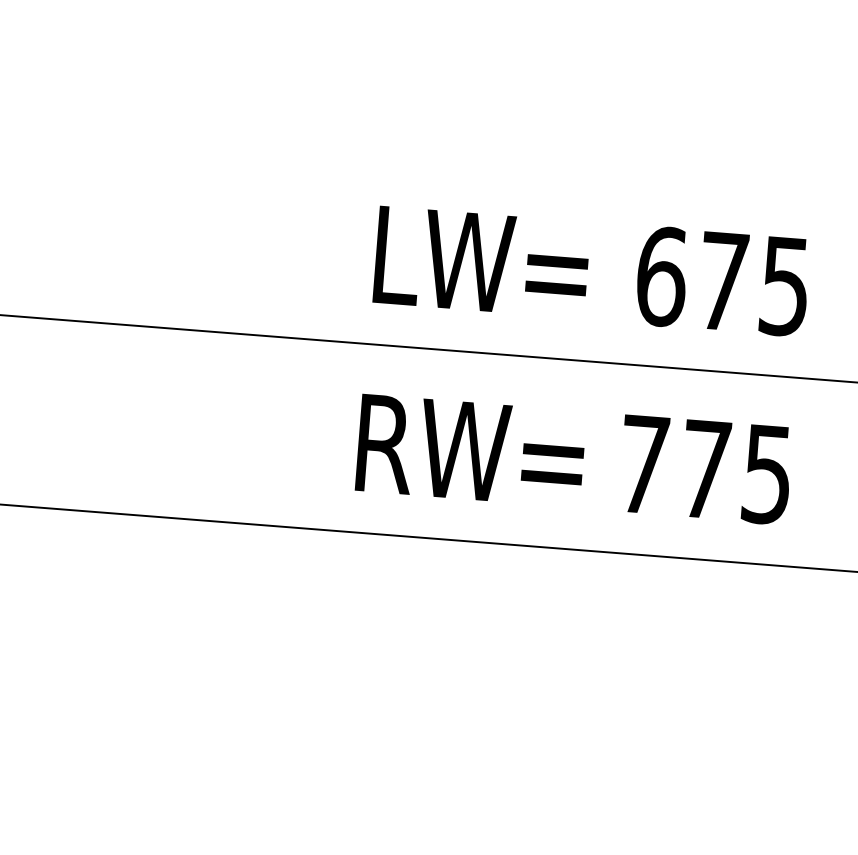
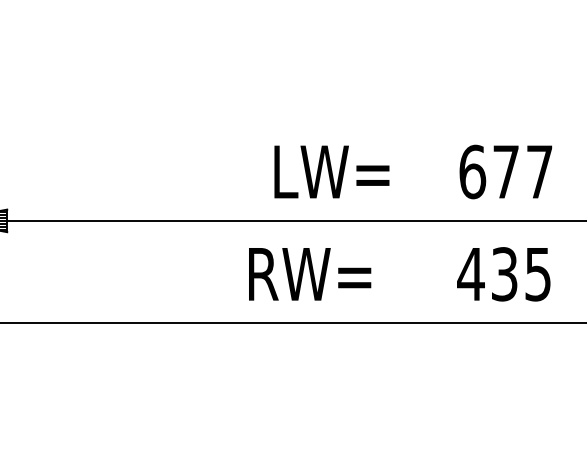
text: (481, 261) -> (331, 171), moved
text: (784, 287) -> (539, 172), 675 -> 677
text: (471, 451) -> (310, 274), moved
text: (674, 467) -> (487, 274), 775 -> 435

